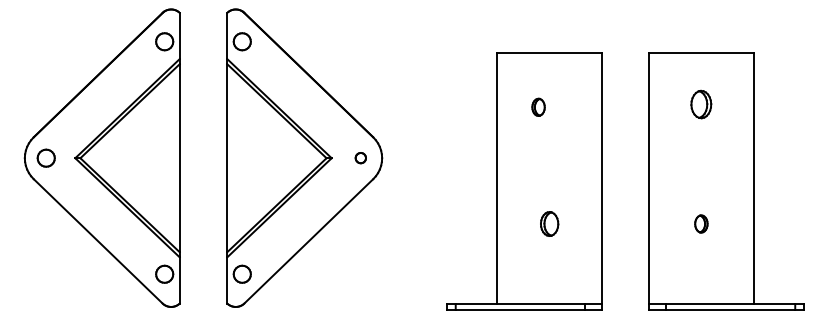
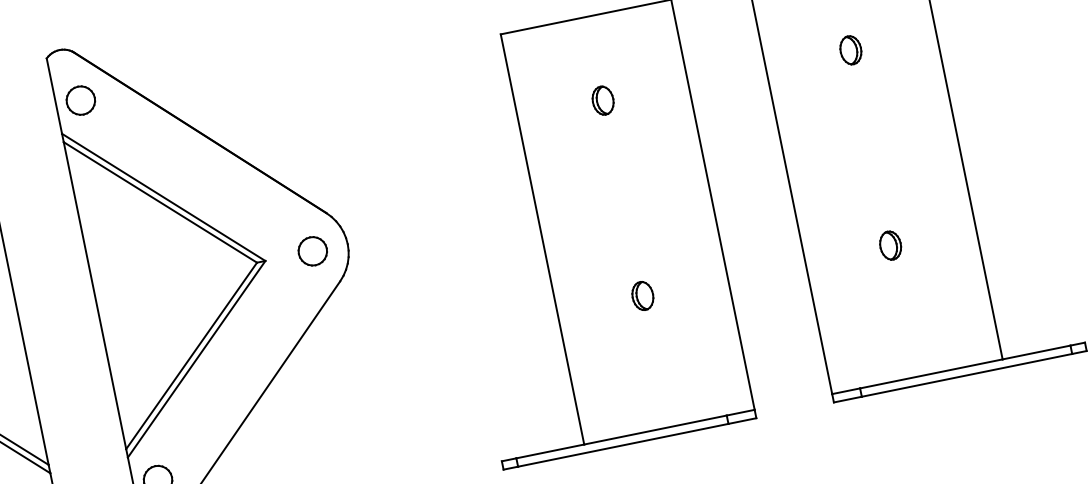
part: (701, 103) -> (850, 48), size x0.62
part: (538, 106) -> (602, 99), moved
part: (360, 157) -> (312, 250), size x1.67
part: (549, 223) -> (642, 295), size x0.71

